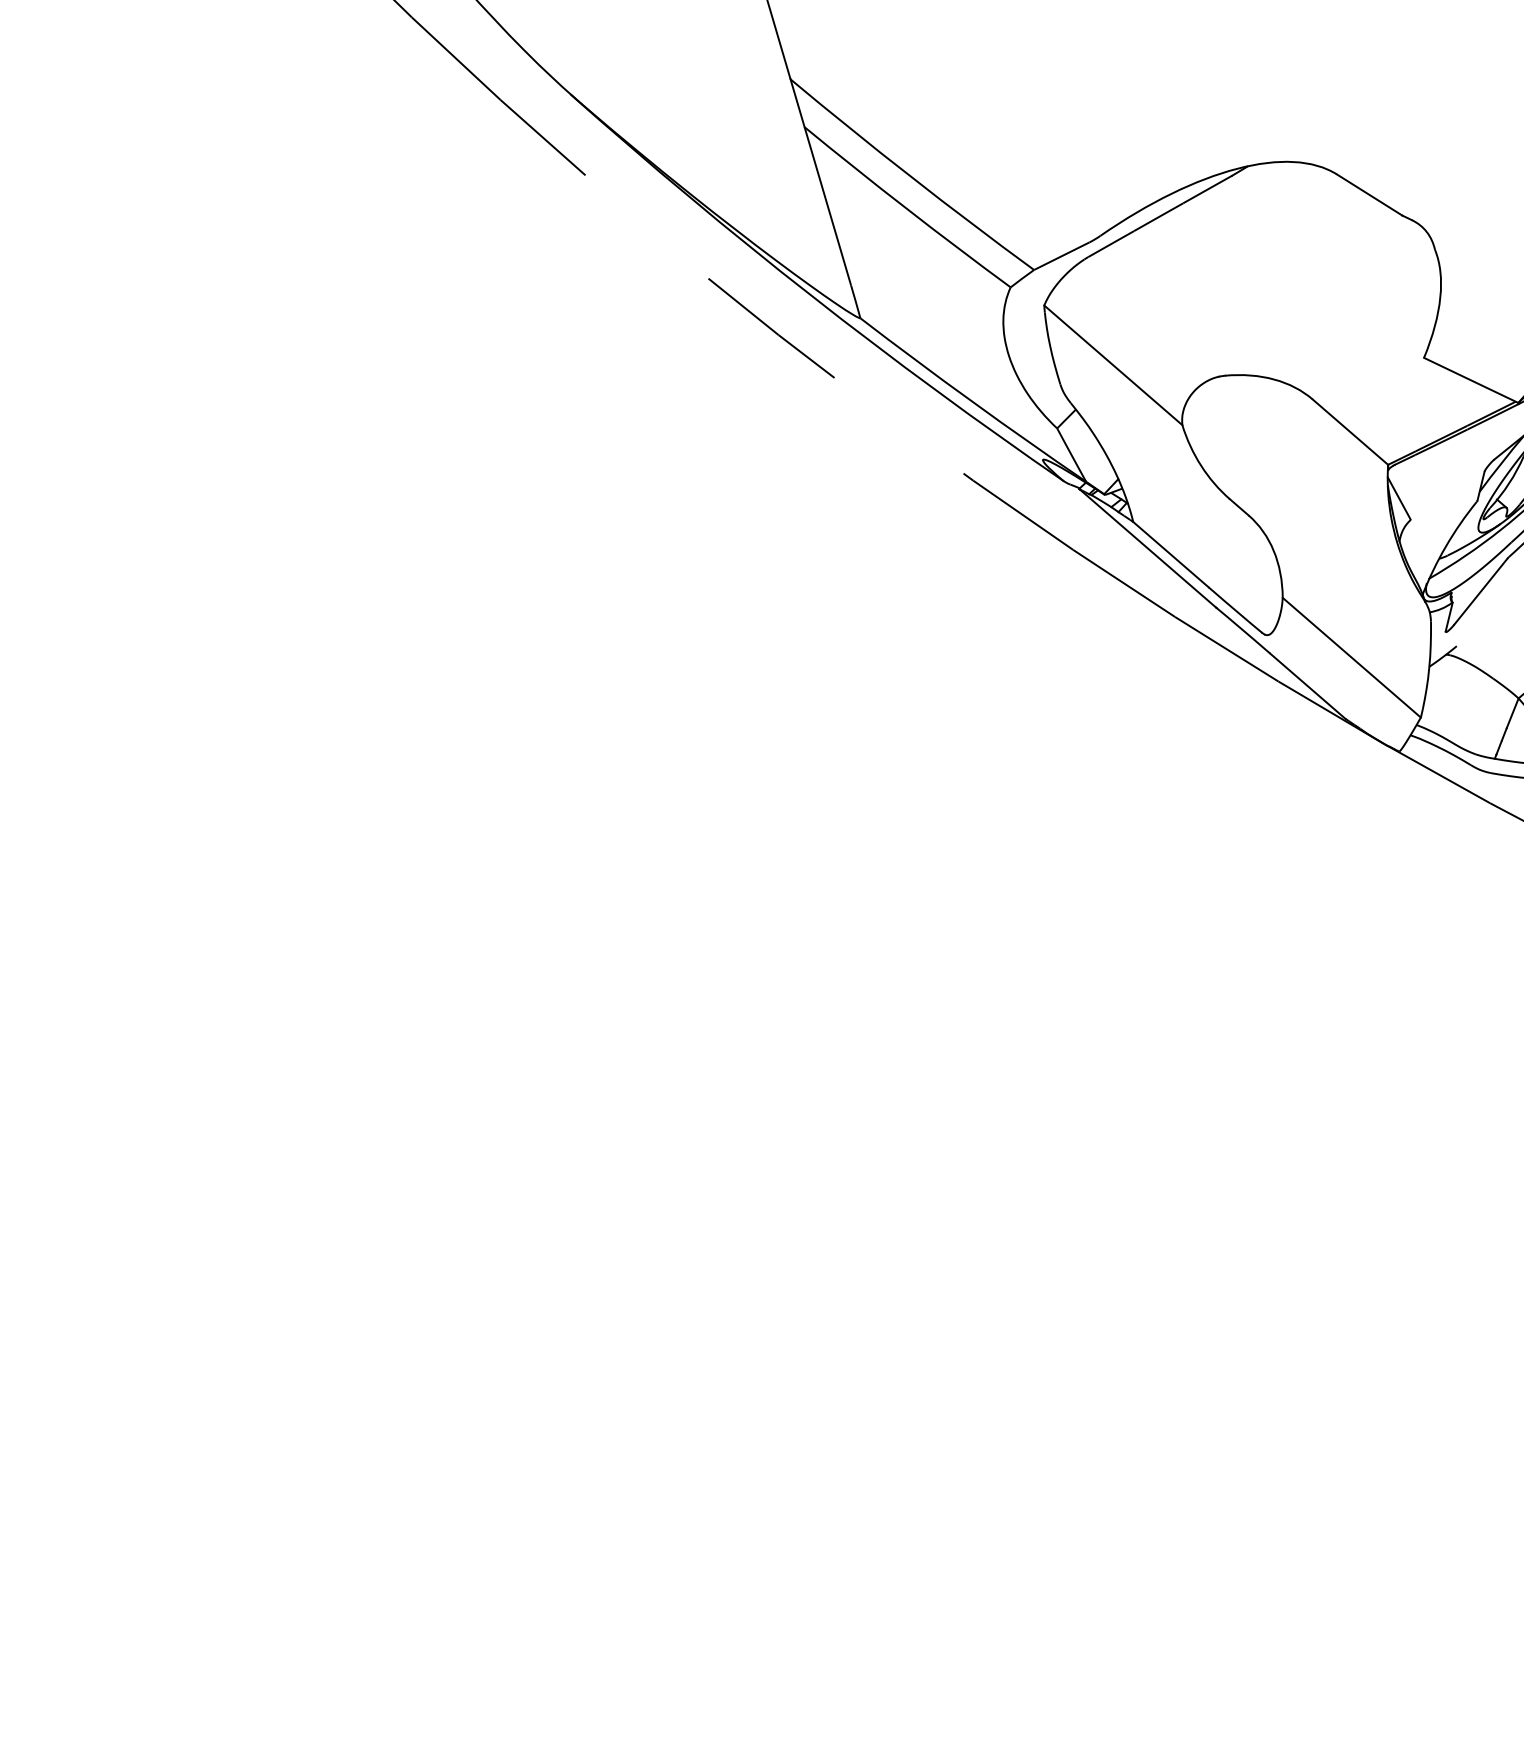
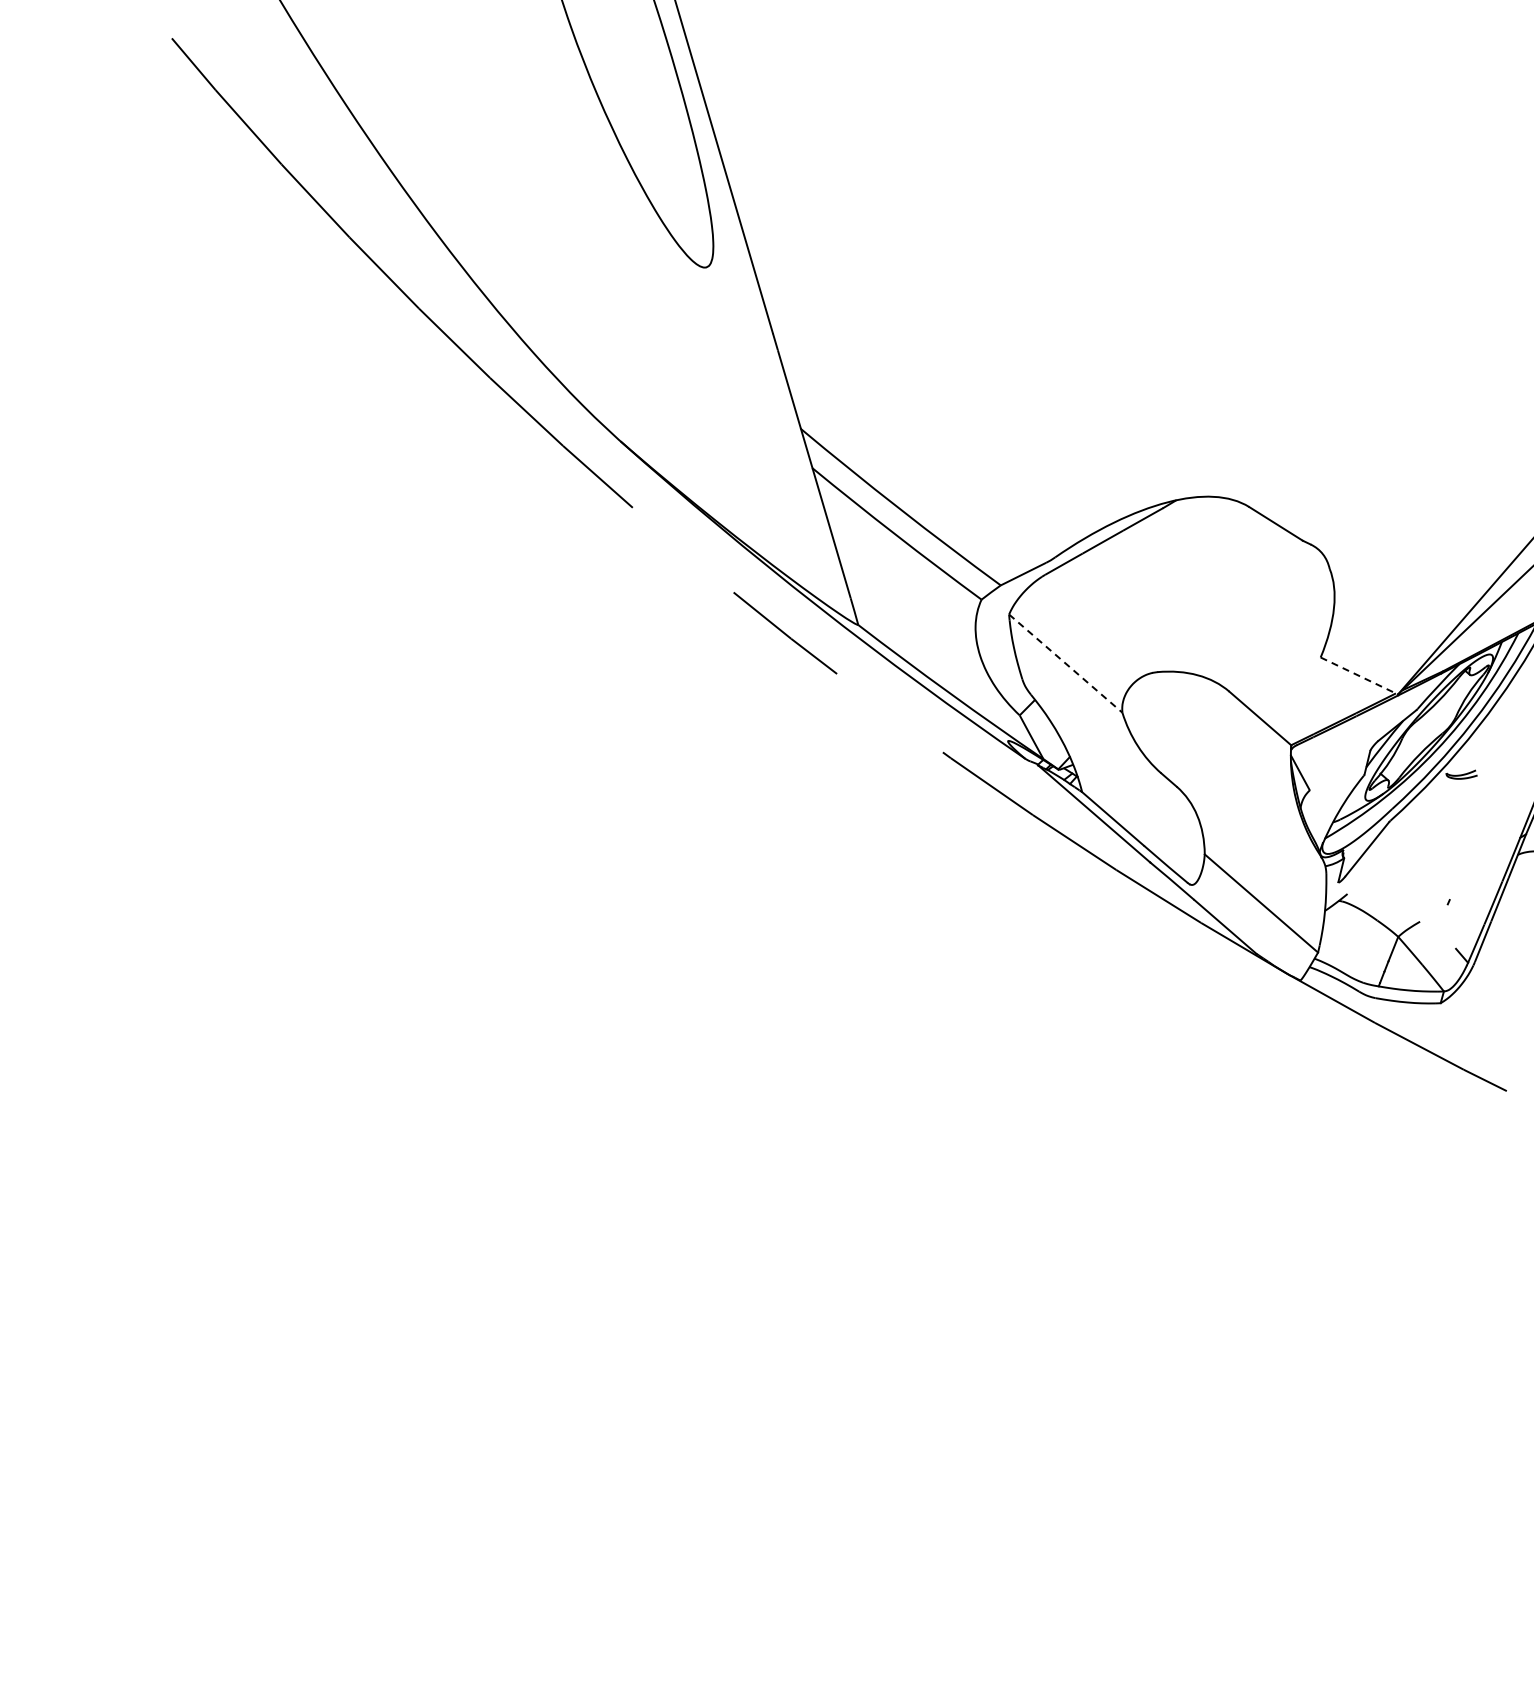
line: (1112, 365) -> (1065, 663), solid -> dashed
line: (1471, 379) -> (1359, 675), solid -> dashed

